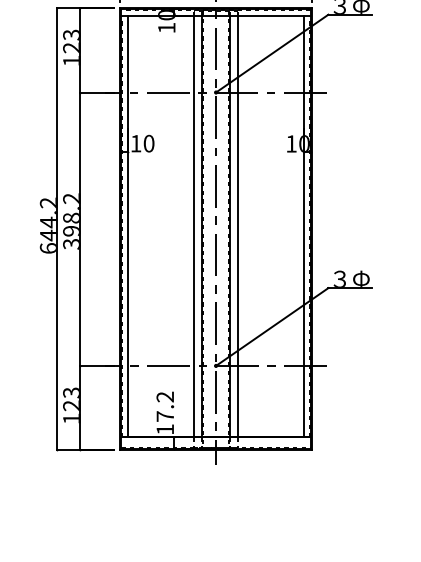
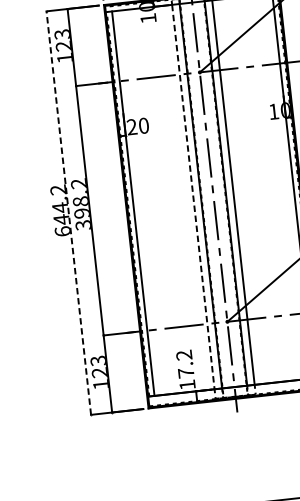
text: (135, 143) -> (131, 127), 10 -> 20
line: (194, 226) -> (193, 196), solid -> dashed
line: (57, 228) -> (68, 212), solid -> dashed

